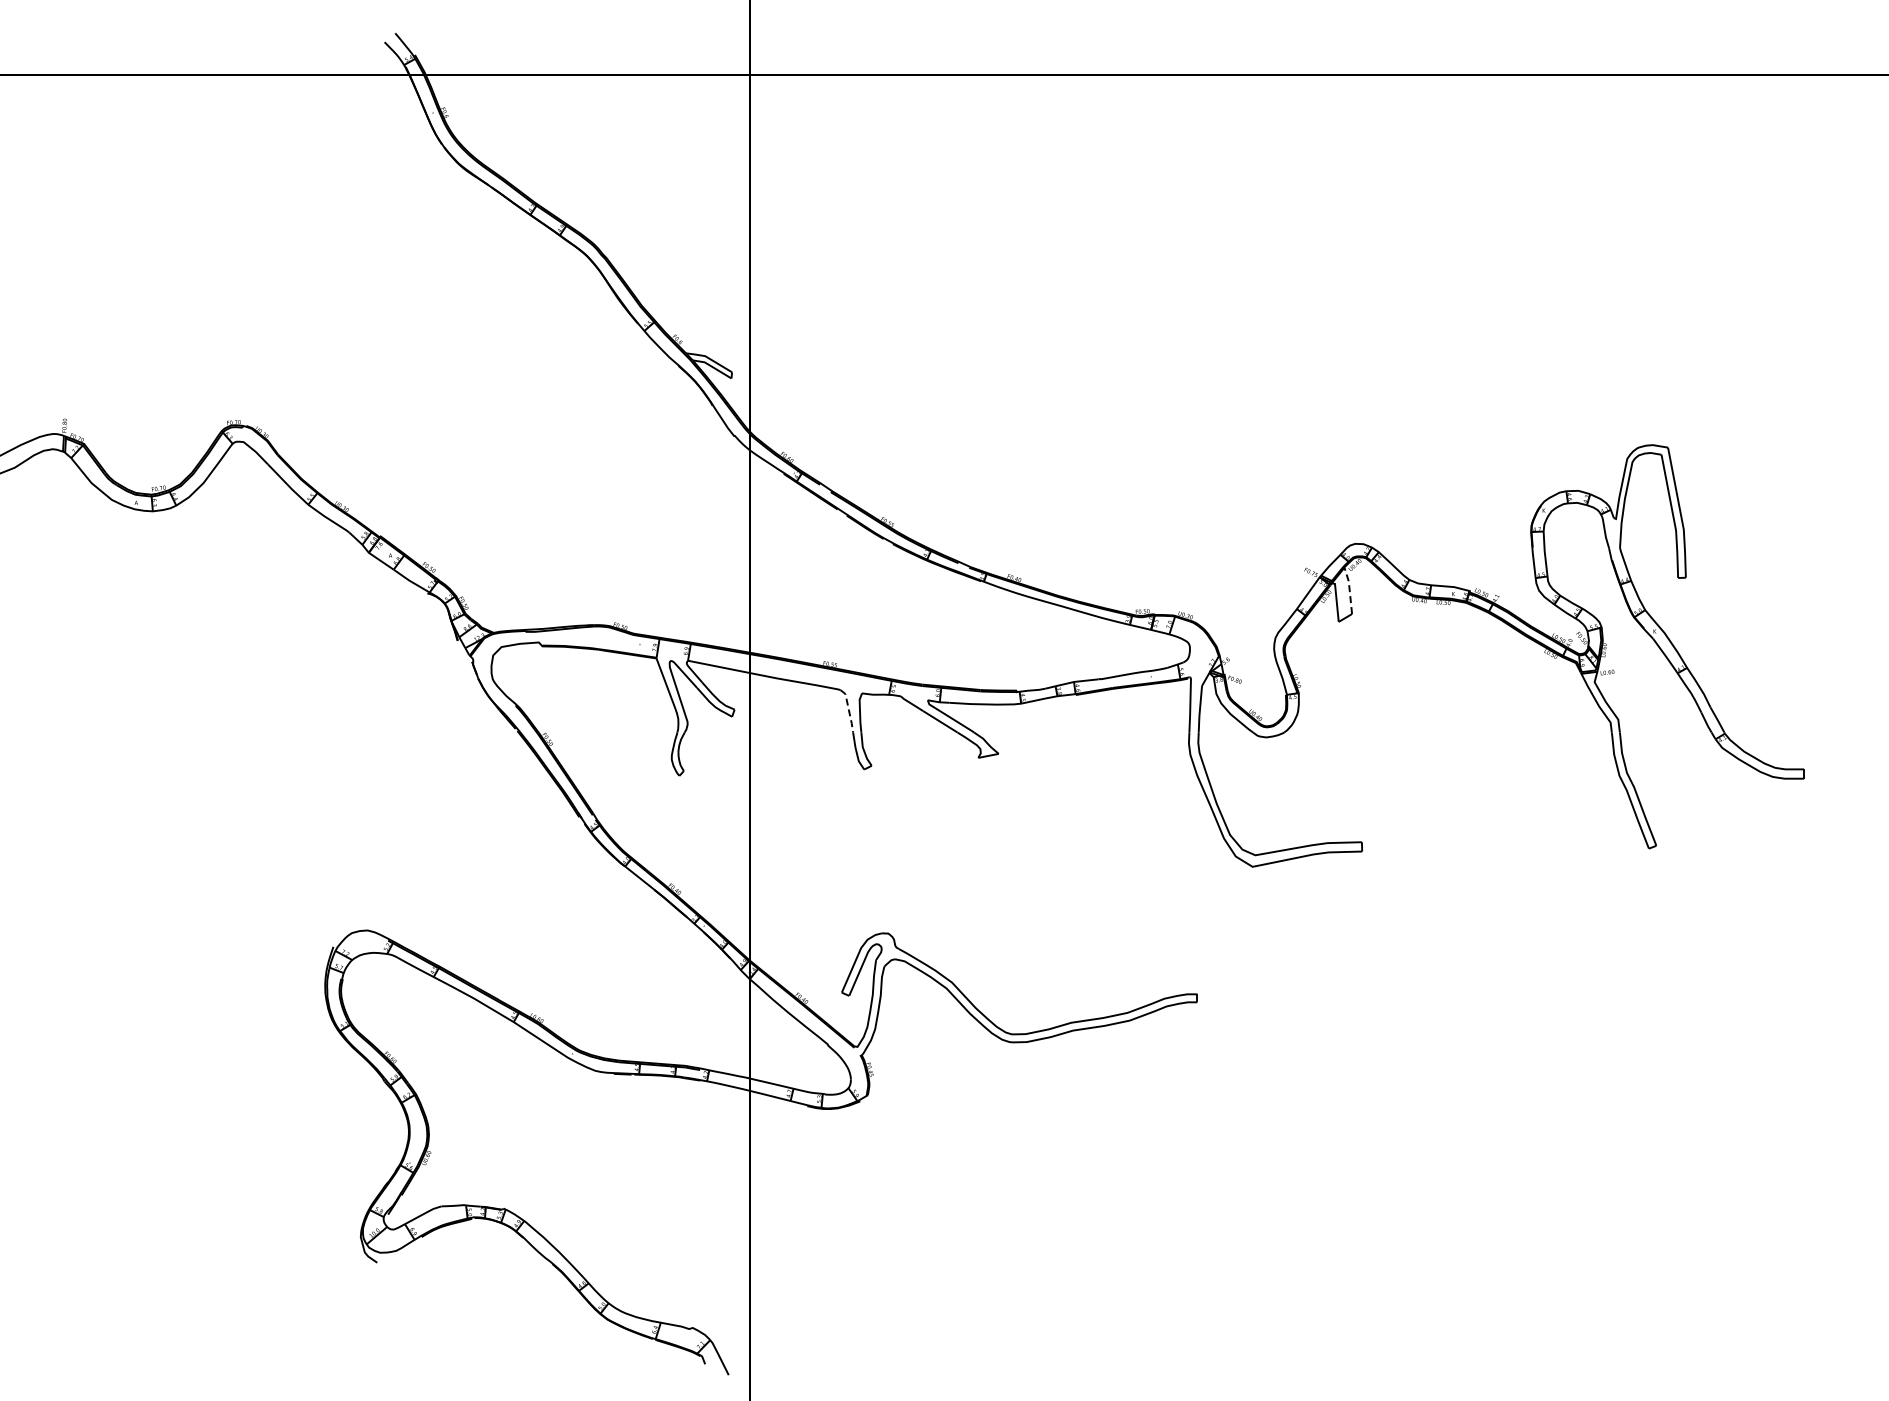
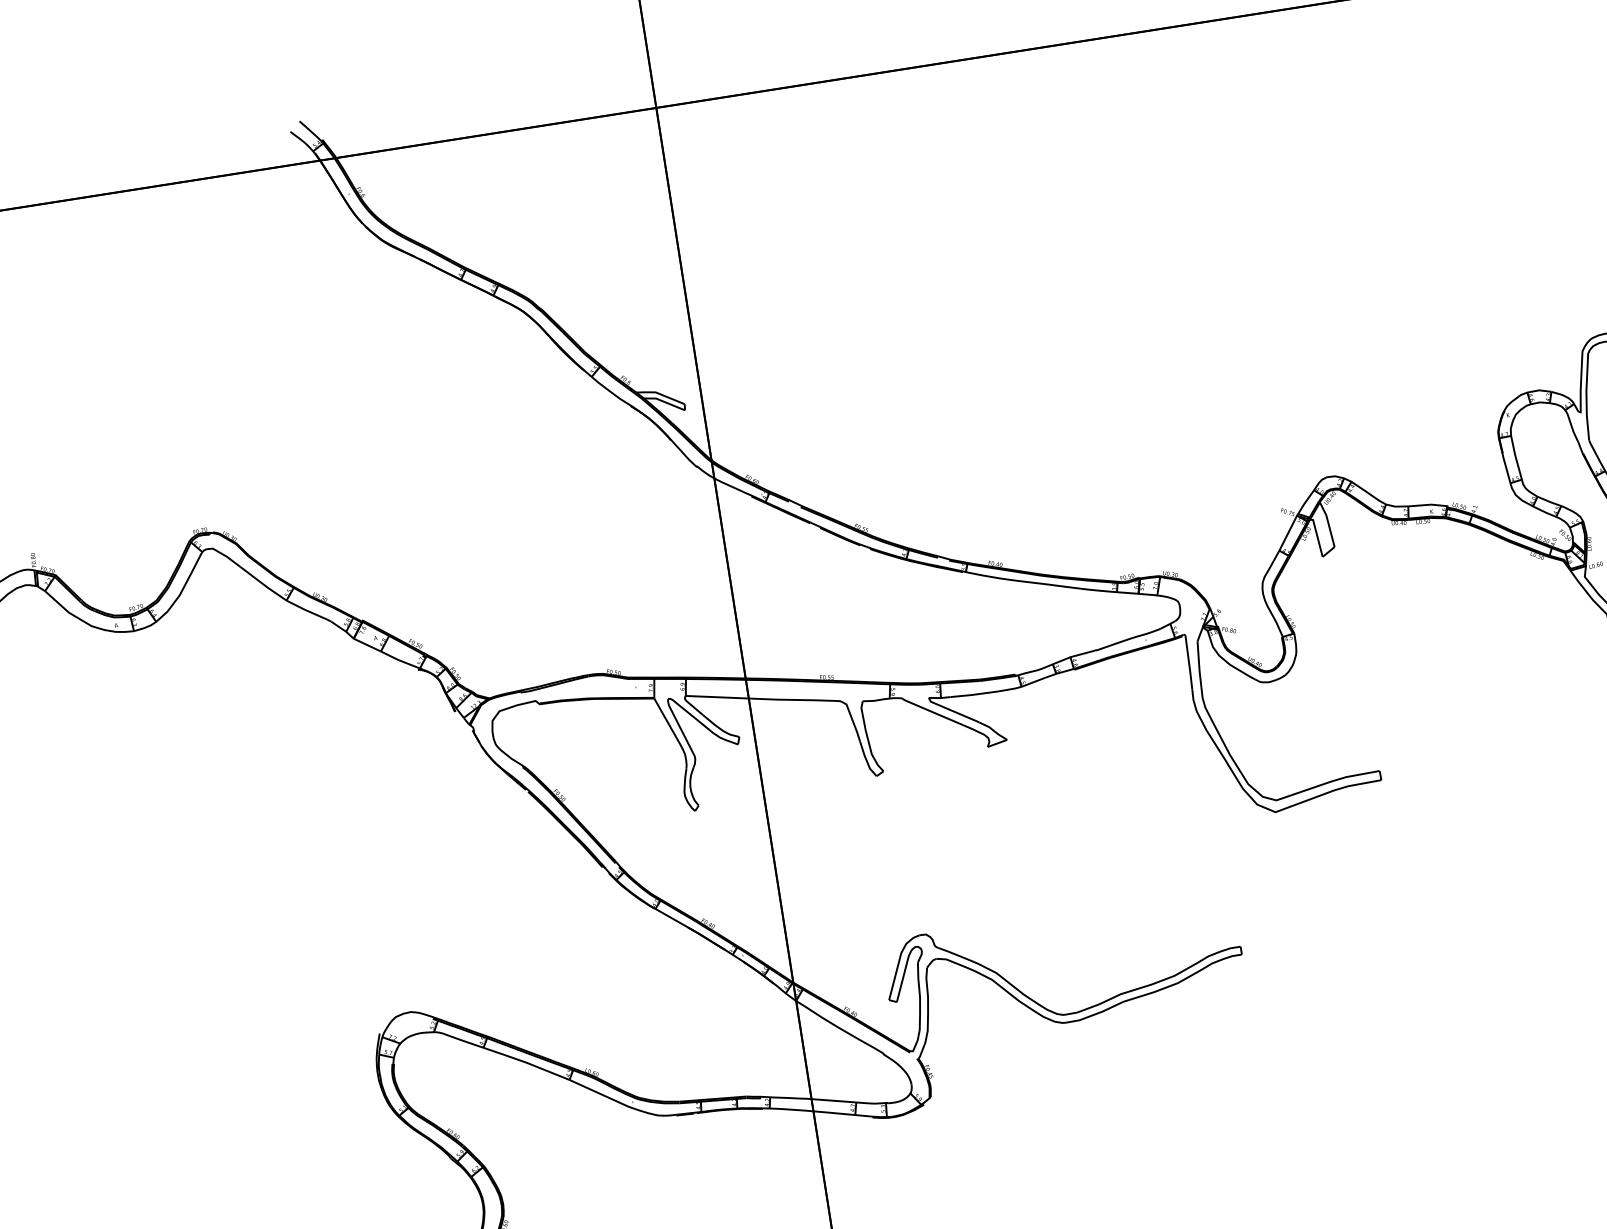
line: (1349, 589) -> (1328, 523), dashed -> solid
line: (848, 710) -> (852, 720), dashed -> solid

